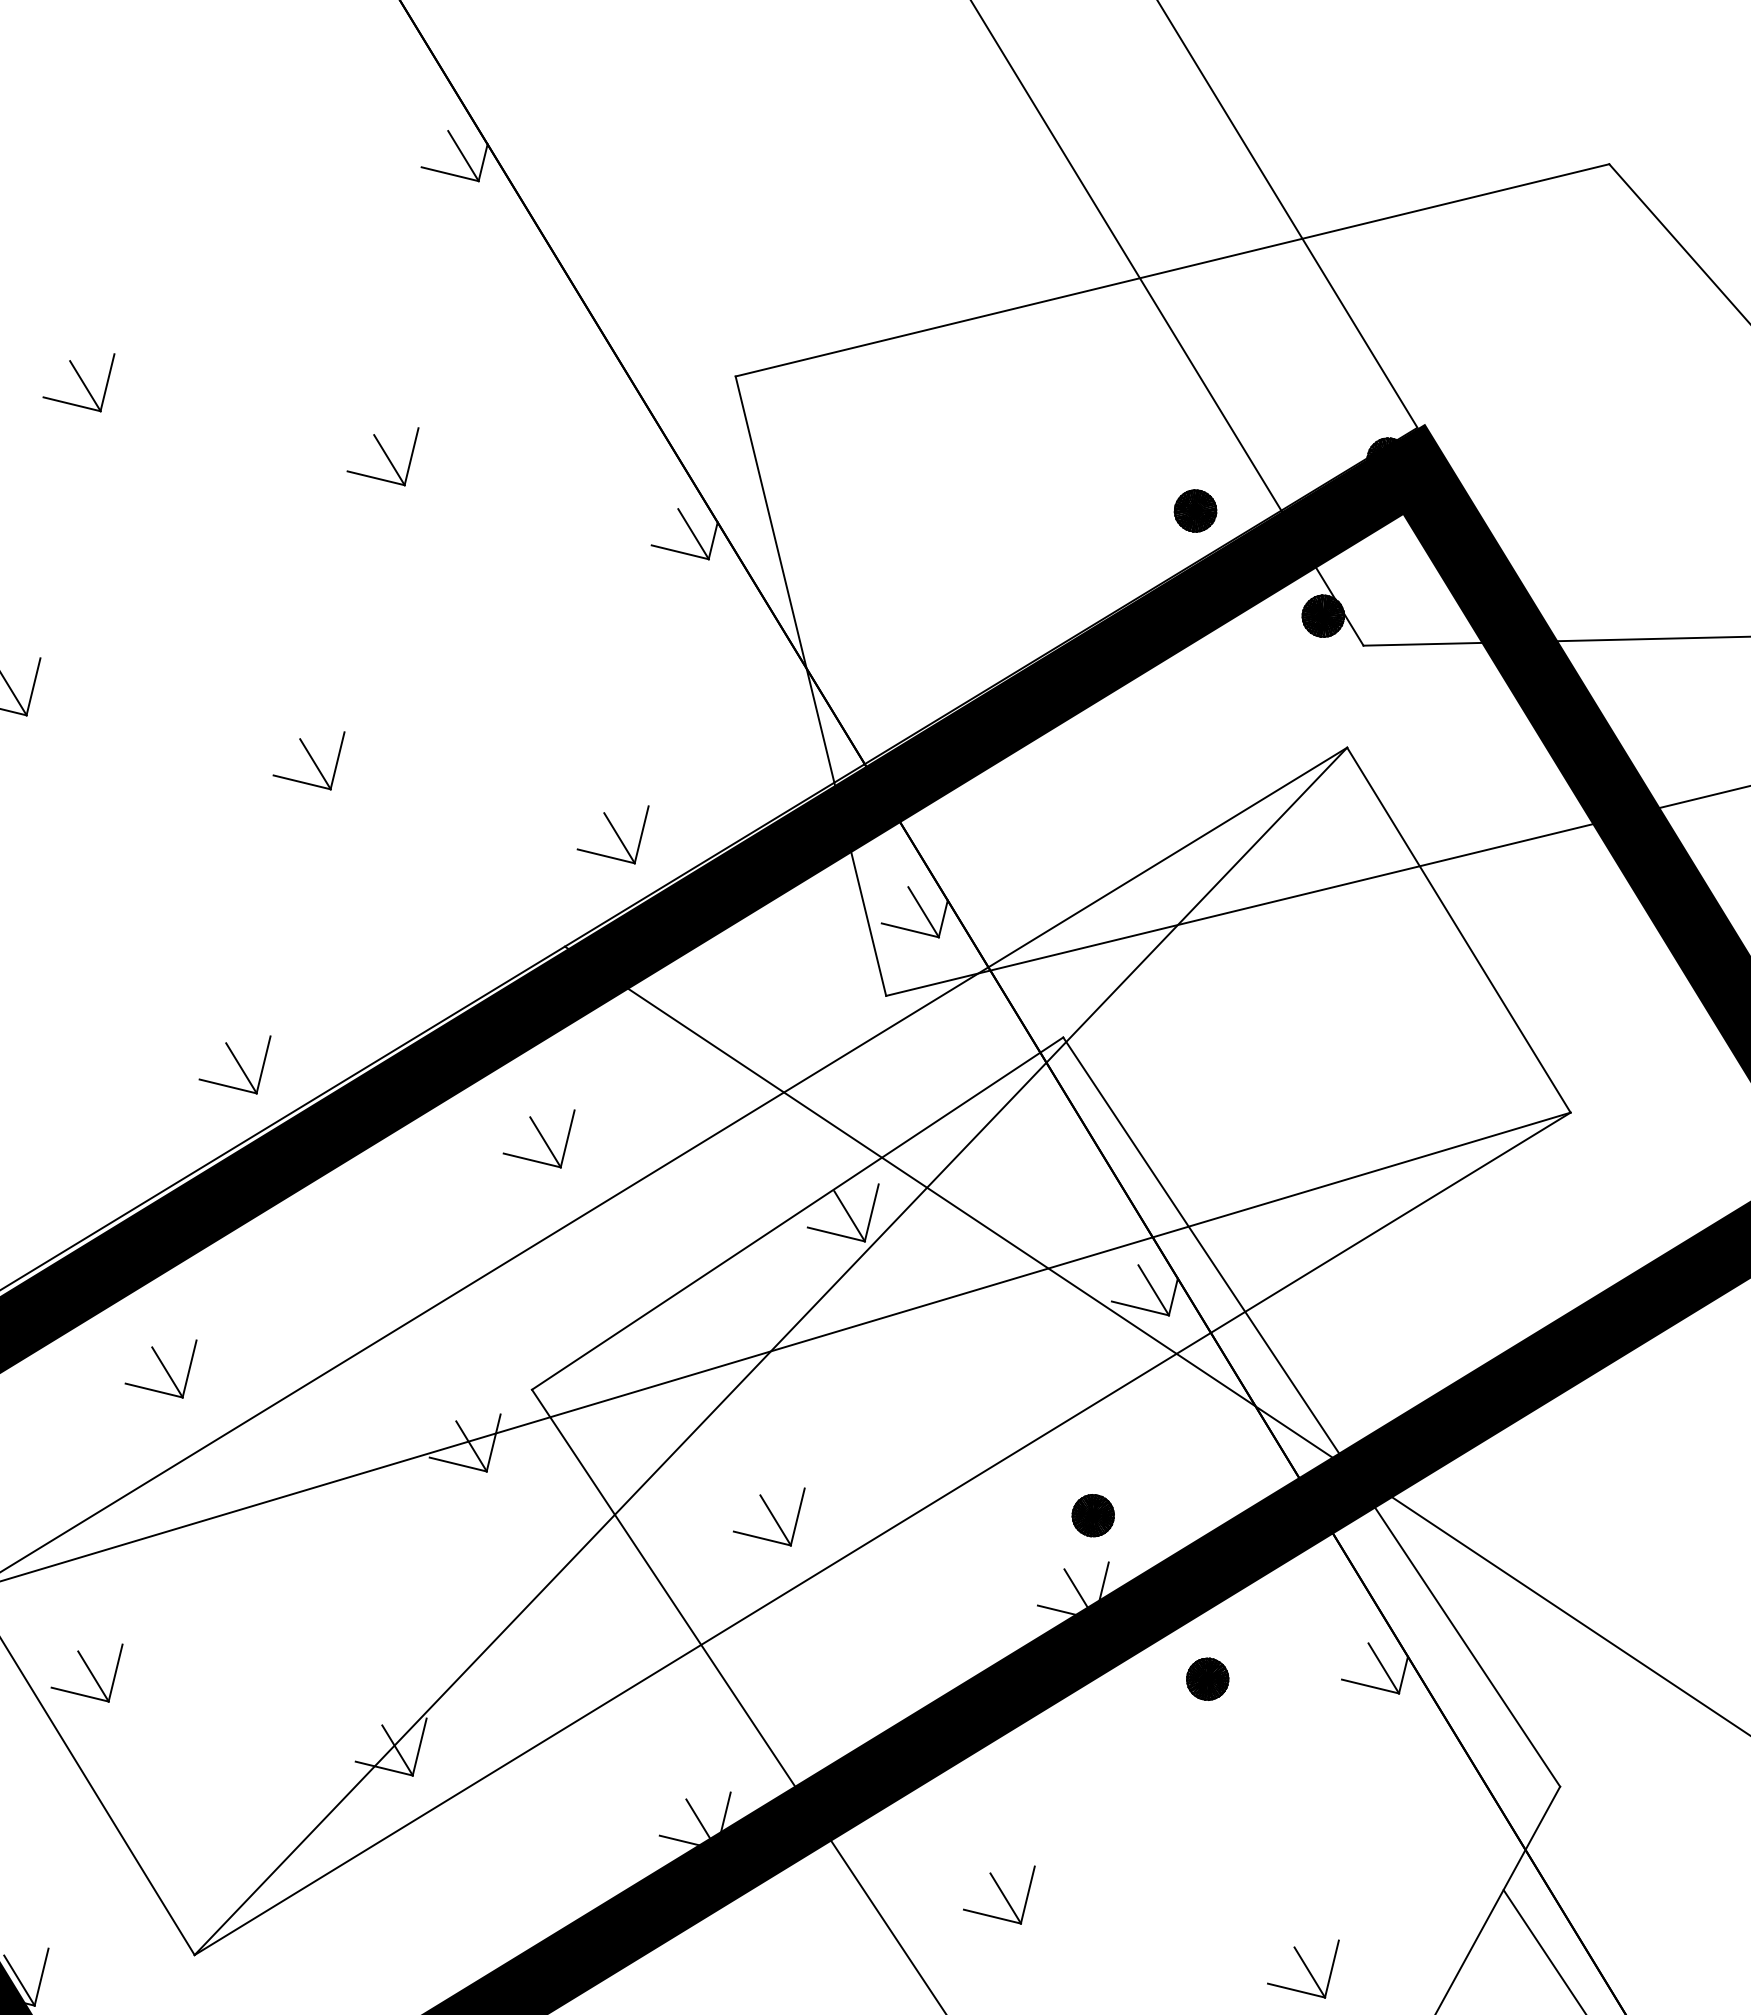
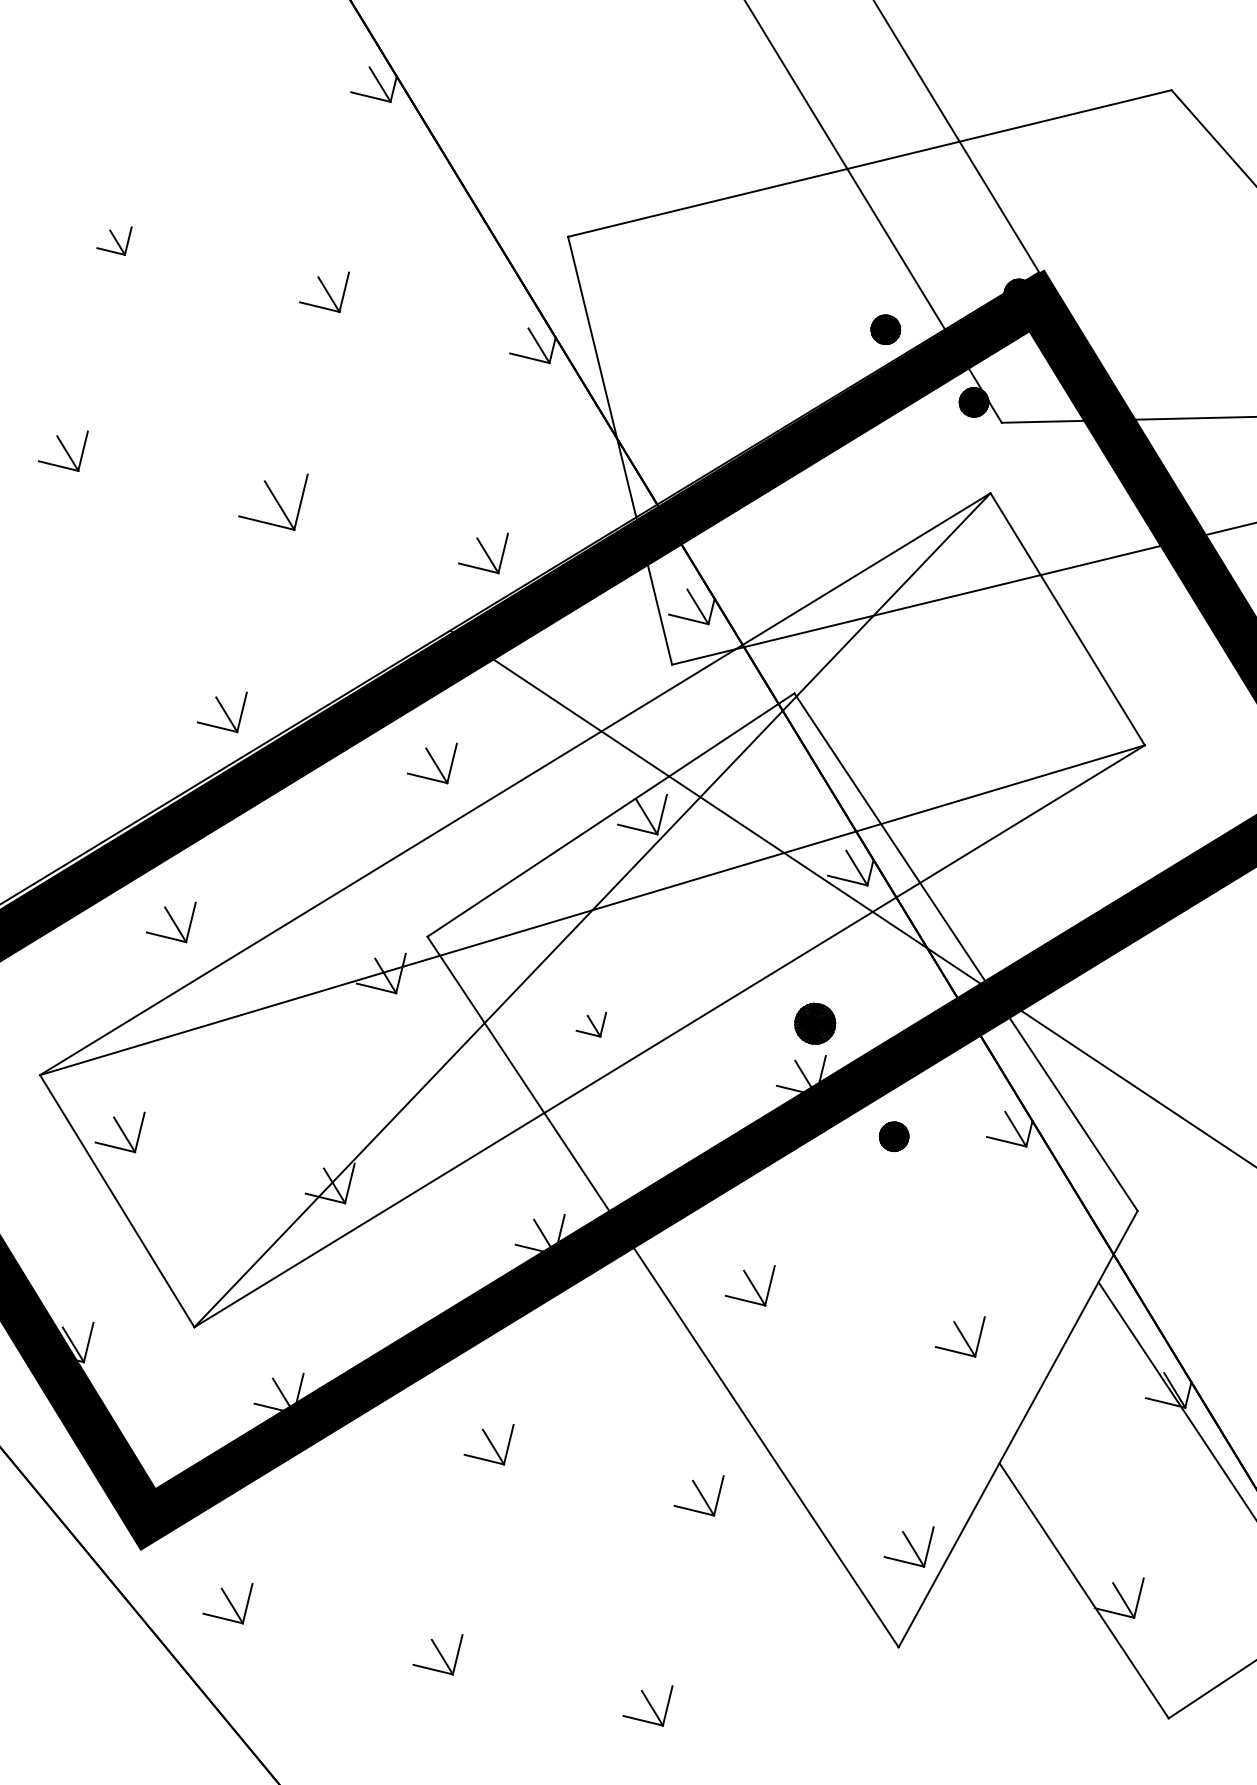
part: (78, 381) -> (114, 240), size x0.7
part: (309, 761) -> (273, 502), size x1.4
part: (1092, 1515) -> (814, 1023), size x1.4
part: (769, 1516) -> (591, 1024), size x0.6

